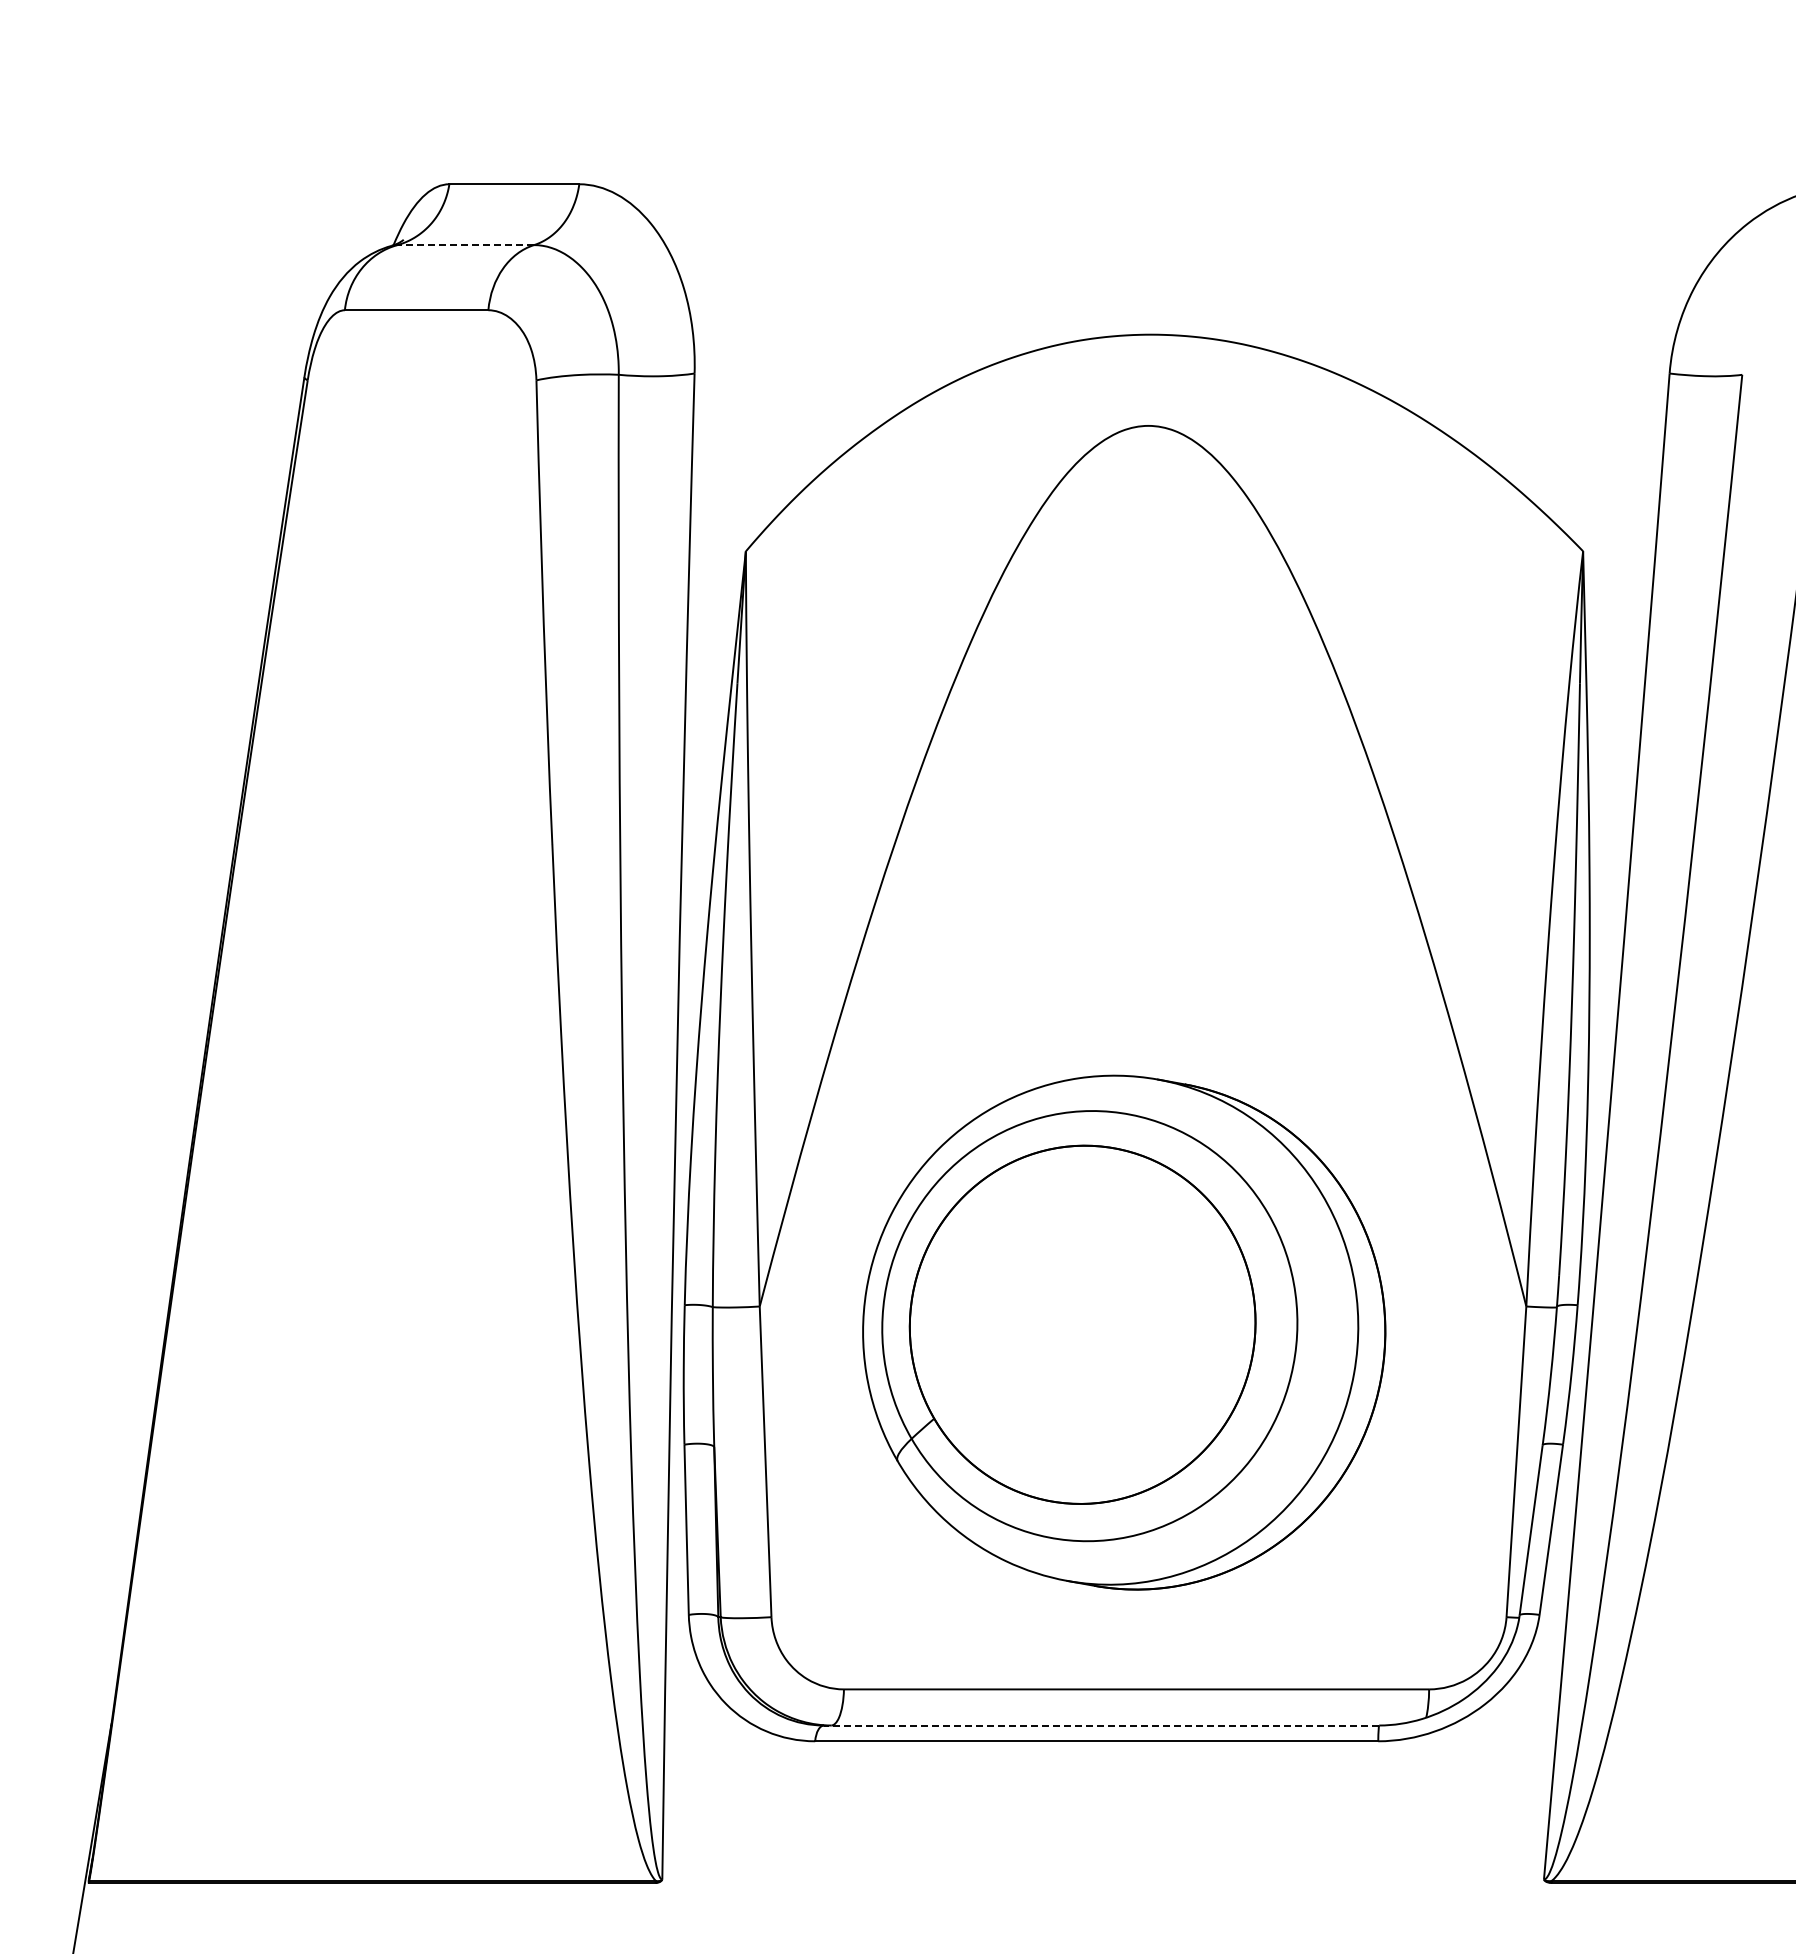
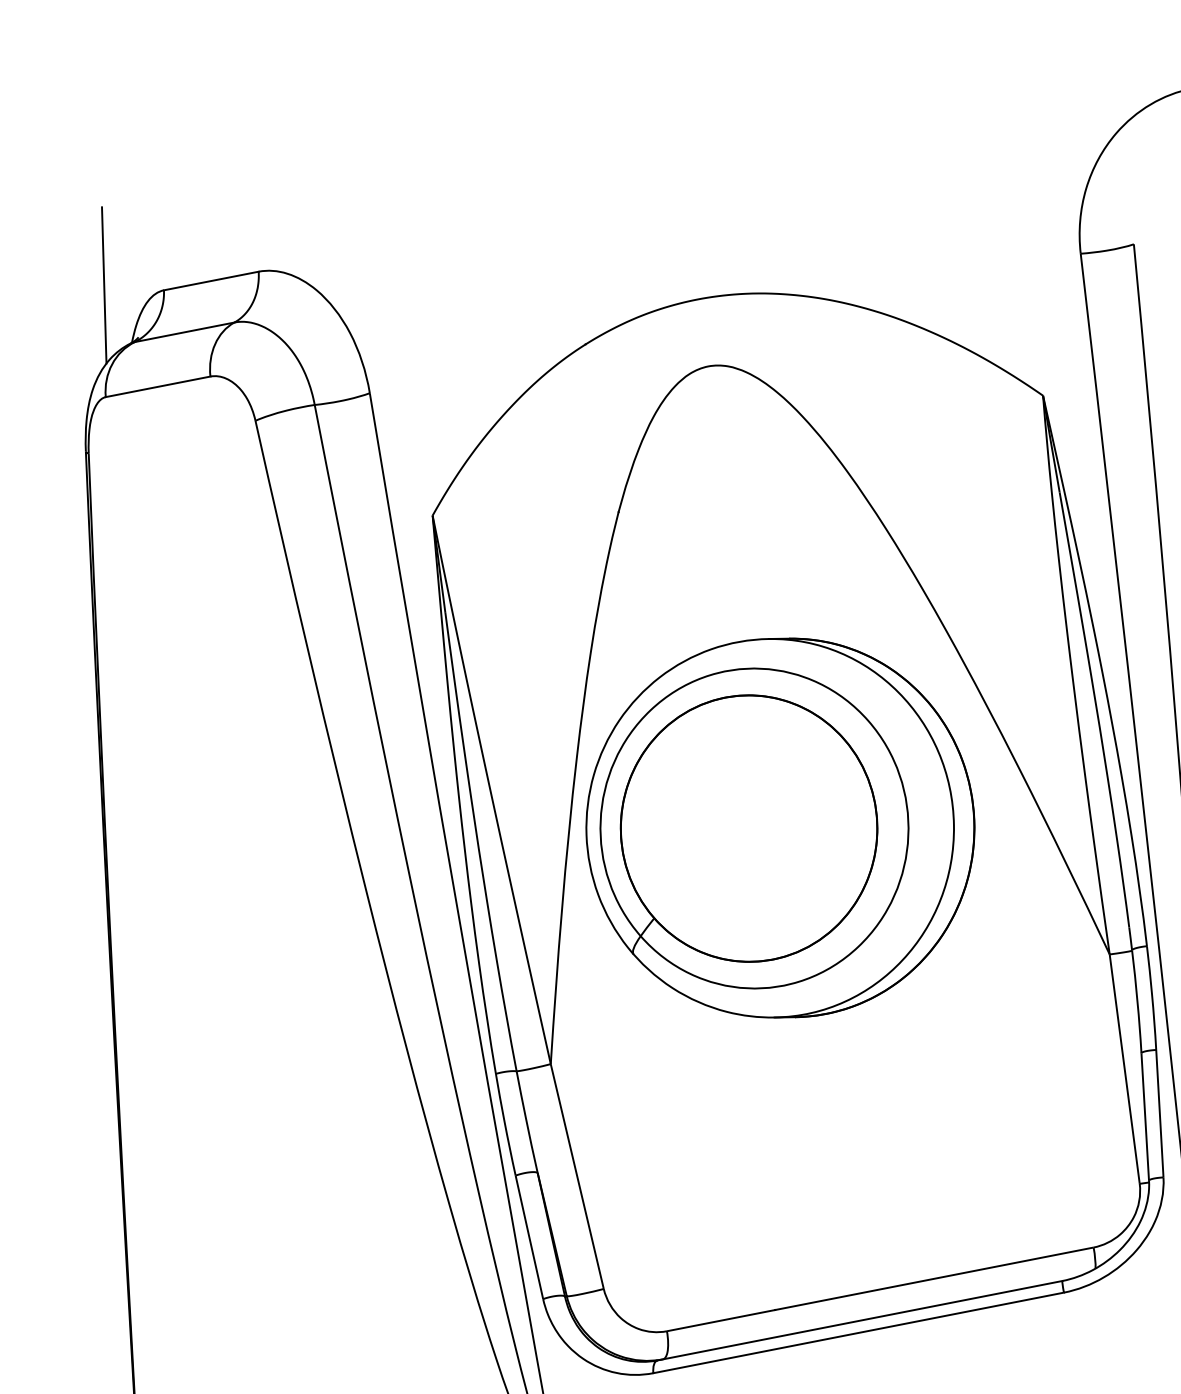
line: (371, 162) -> (104, 285), added
line: (465, 245) -> (184, 332), dashed -> solid
part: (1124, 1332) -> (780, 828), moved
line: (1101, 1725) -> (859, 1320), dashed -> solid

